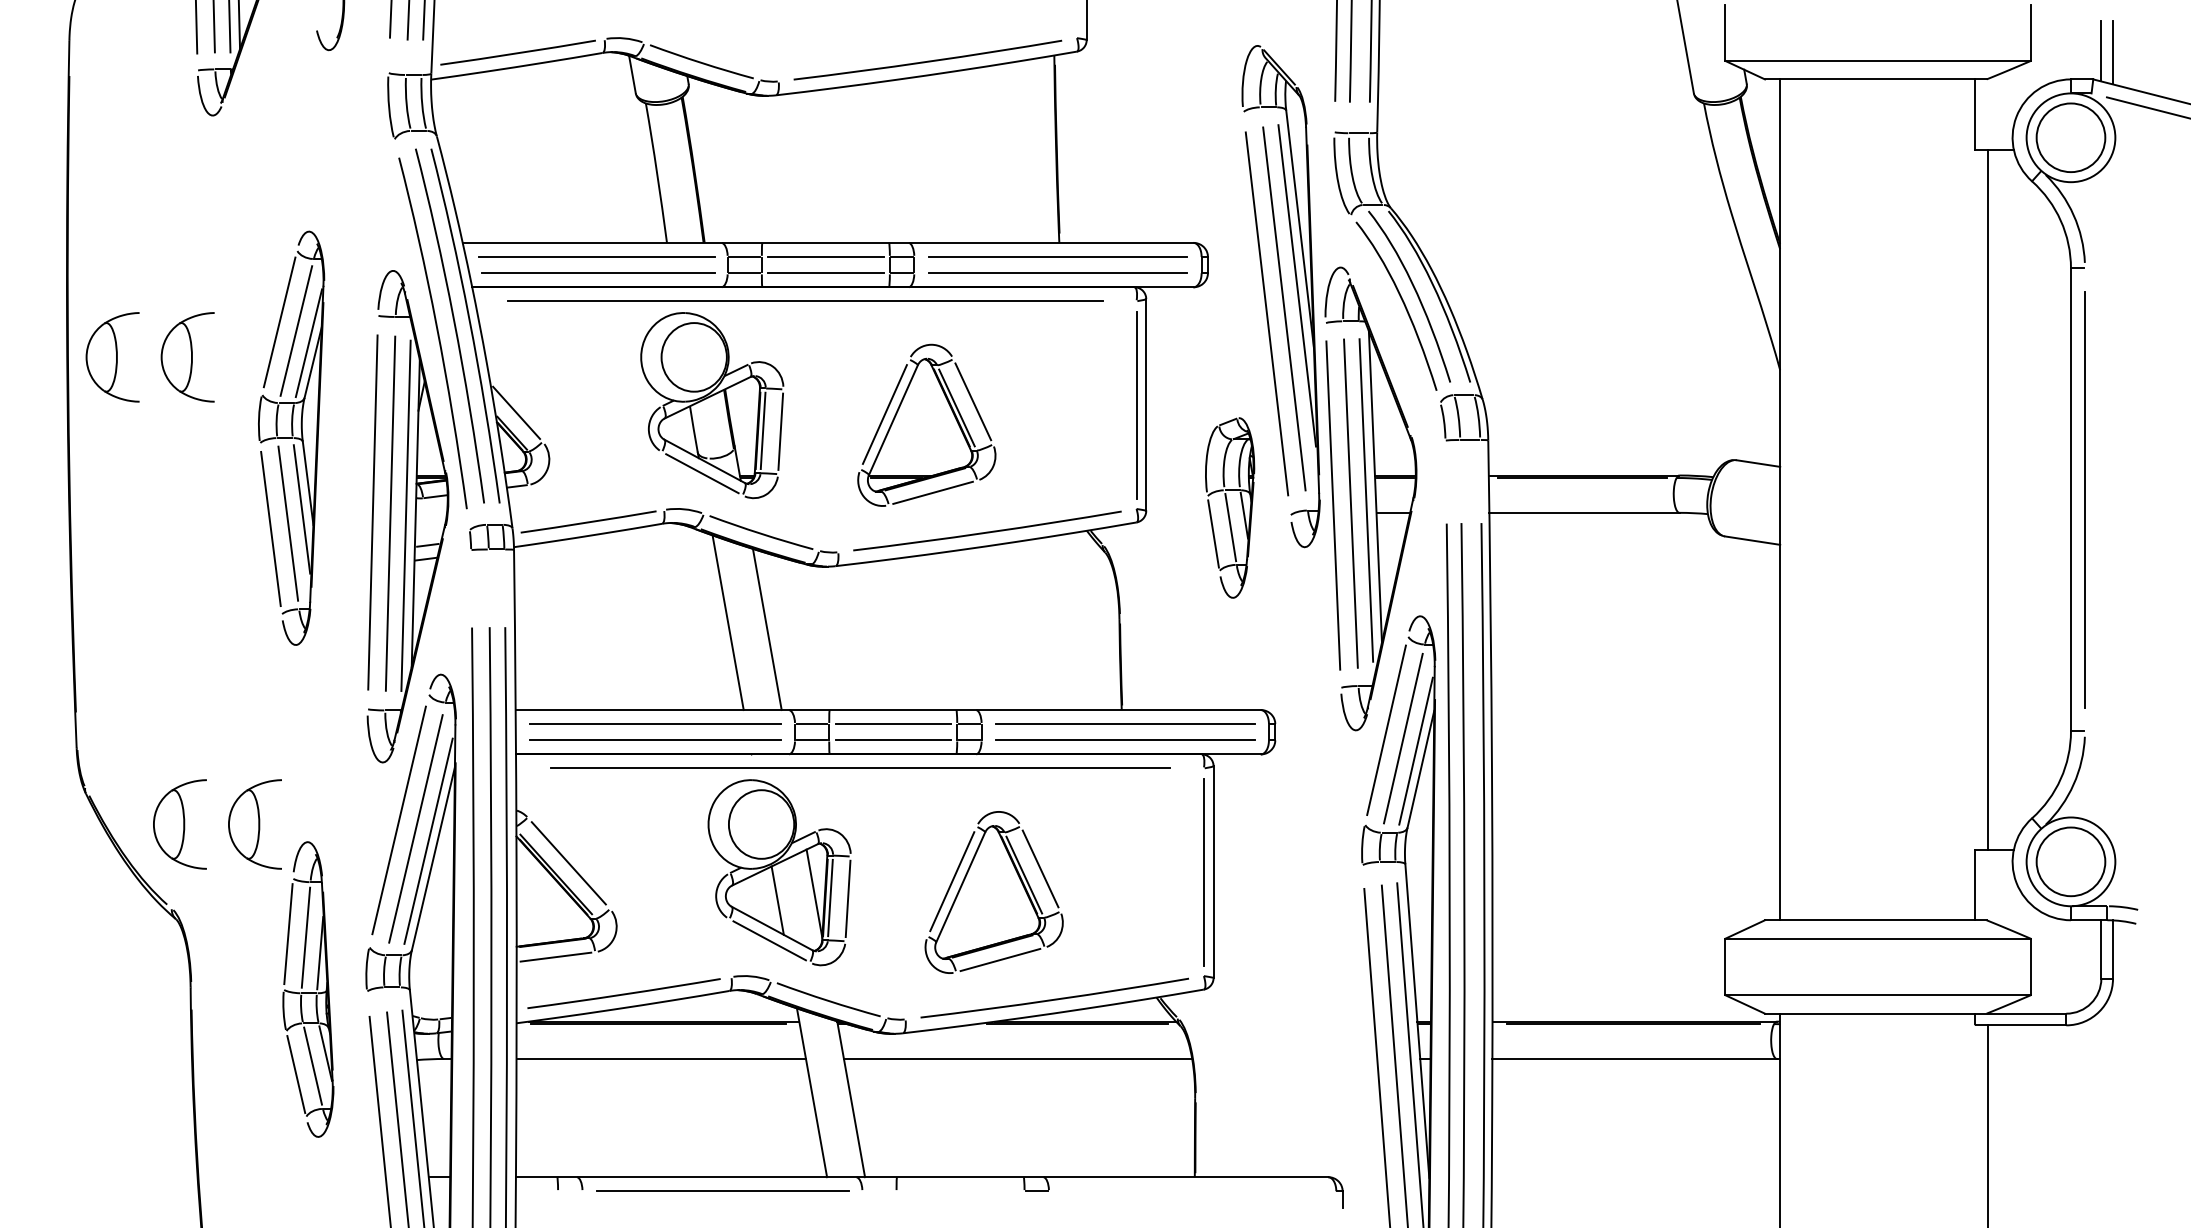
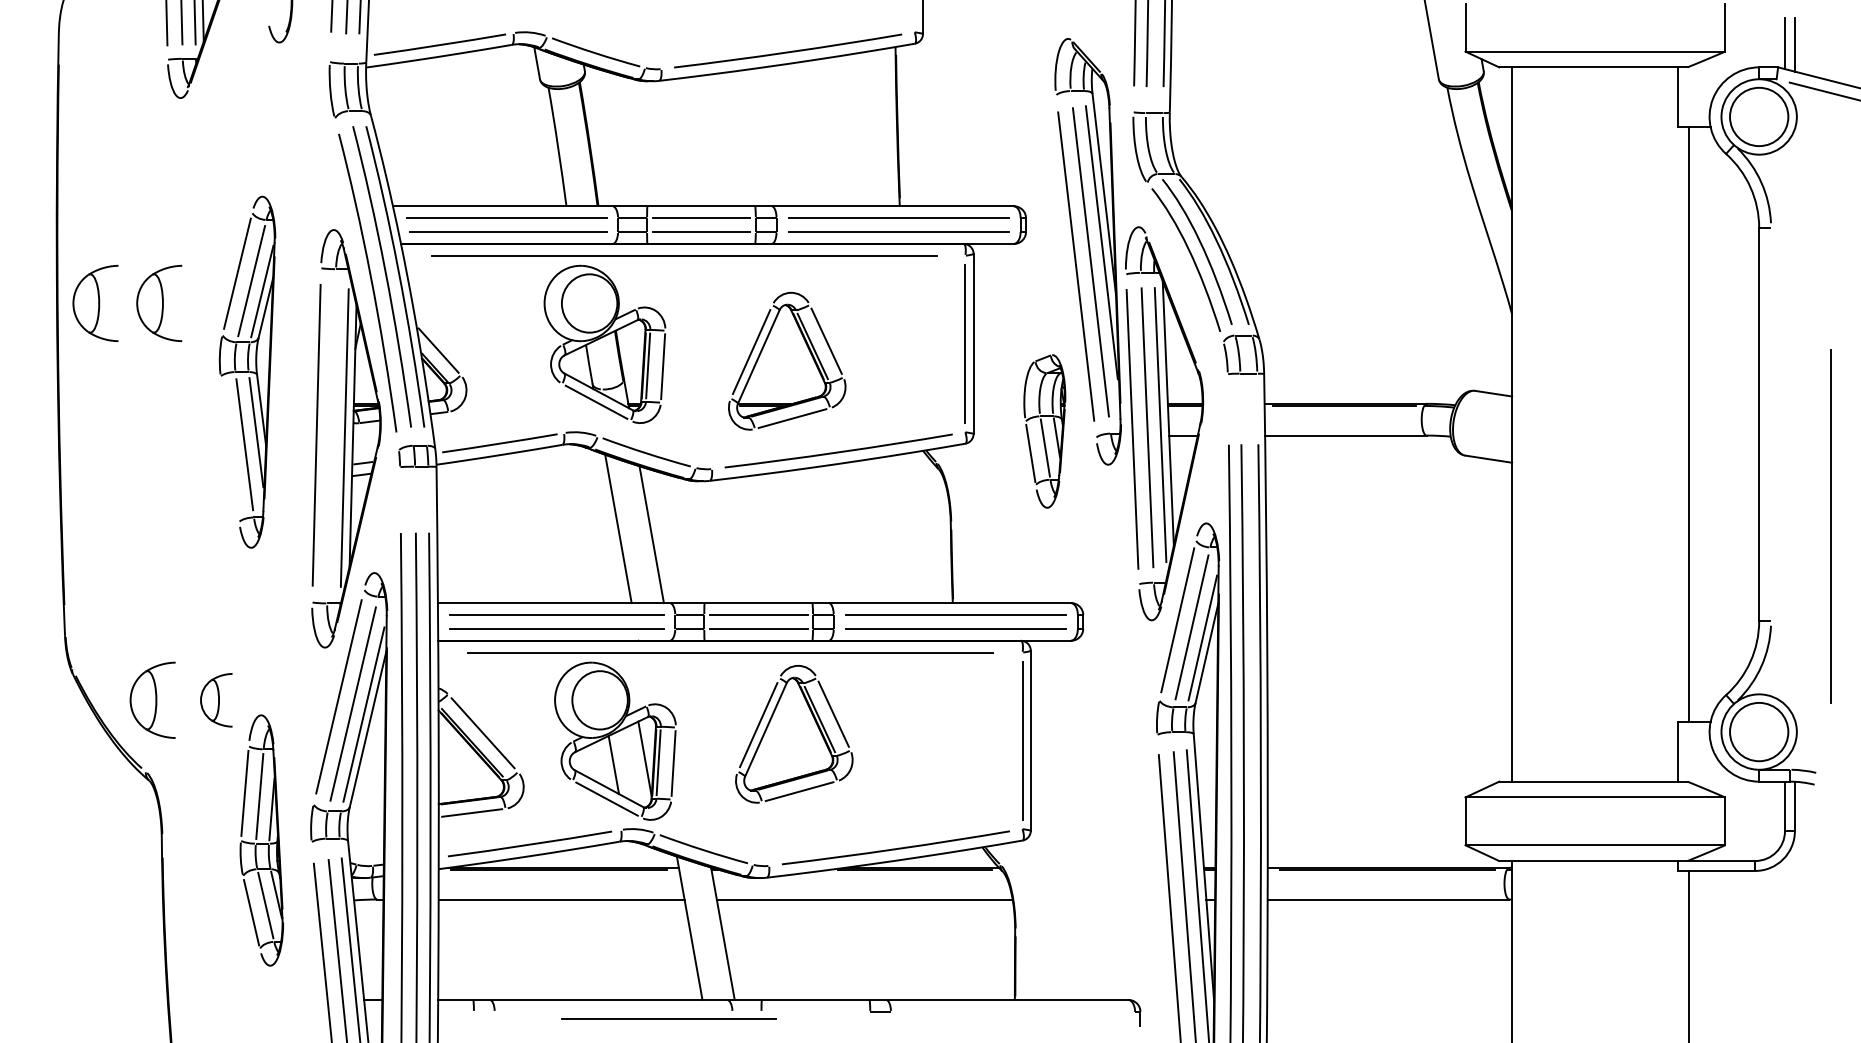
line: (2084, 499) -> (1830, 526), moved
line: (390, 513) -> (331, 436), removed
line: (270, 528) -> (229, 448), removed
part: (254, 824) -> (216, 700), size x0.7
part: (779, 872) -> (615, 741), moved
part: (993, 892) -> (793, 734), moved
line: (722, 1190) -> (668, 1018), moved

